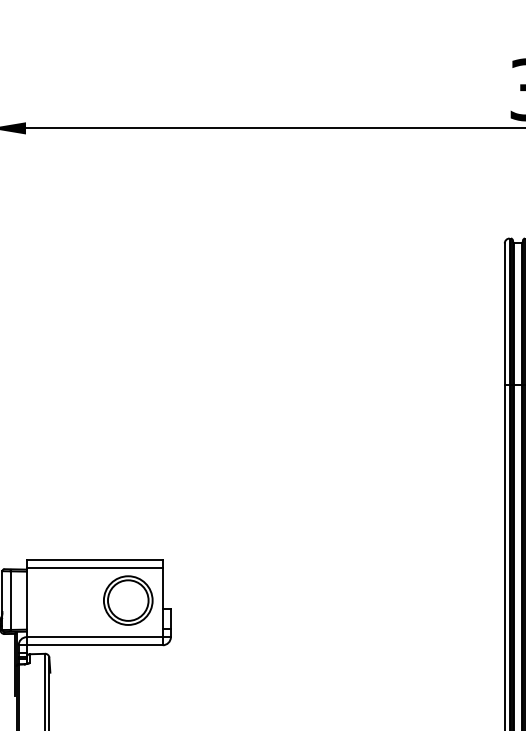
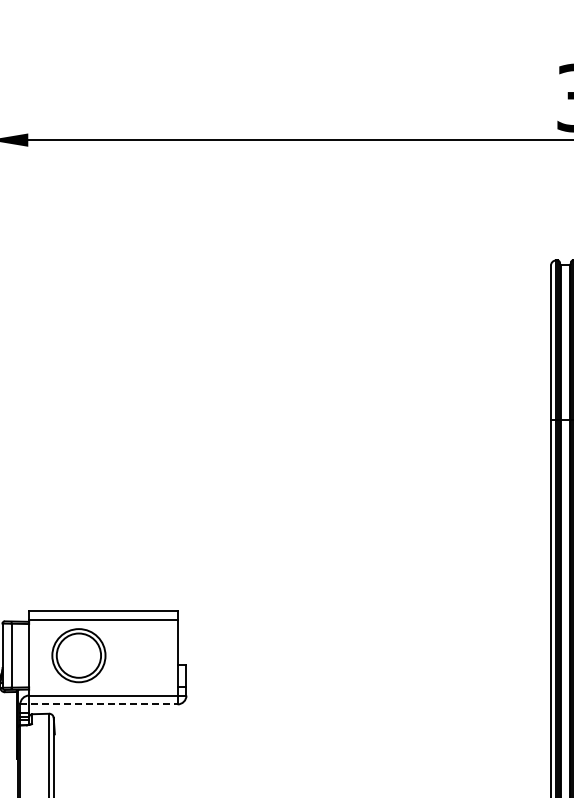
part: (127, 600) -> (78, 655), moved
line: (90, 645) -> (98, 704), solid -> dashed

